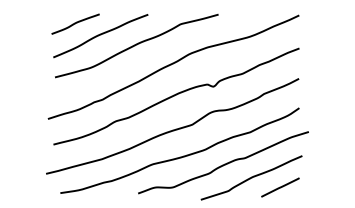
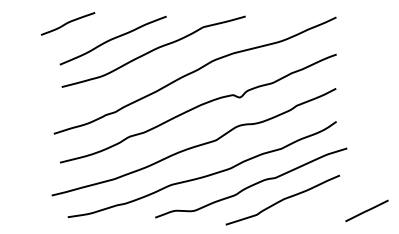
curve: (75, 23) -> (67, 23), moved
line: (280, 187) -> (367, 210), moved

